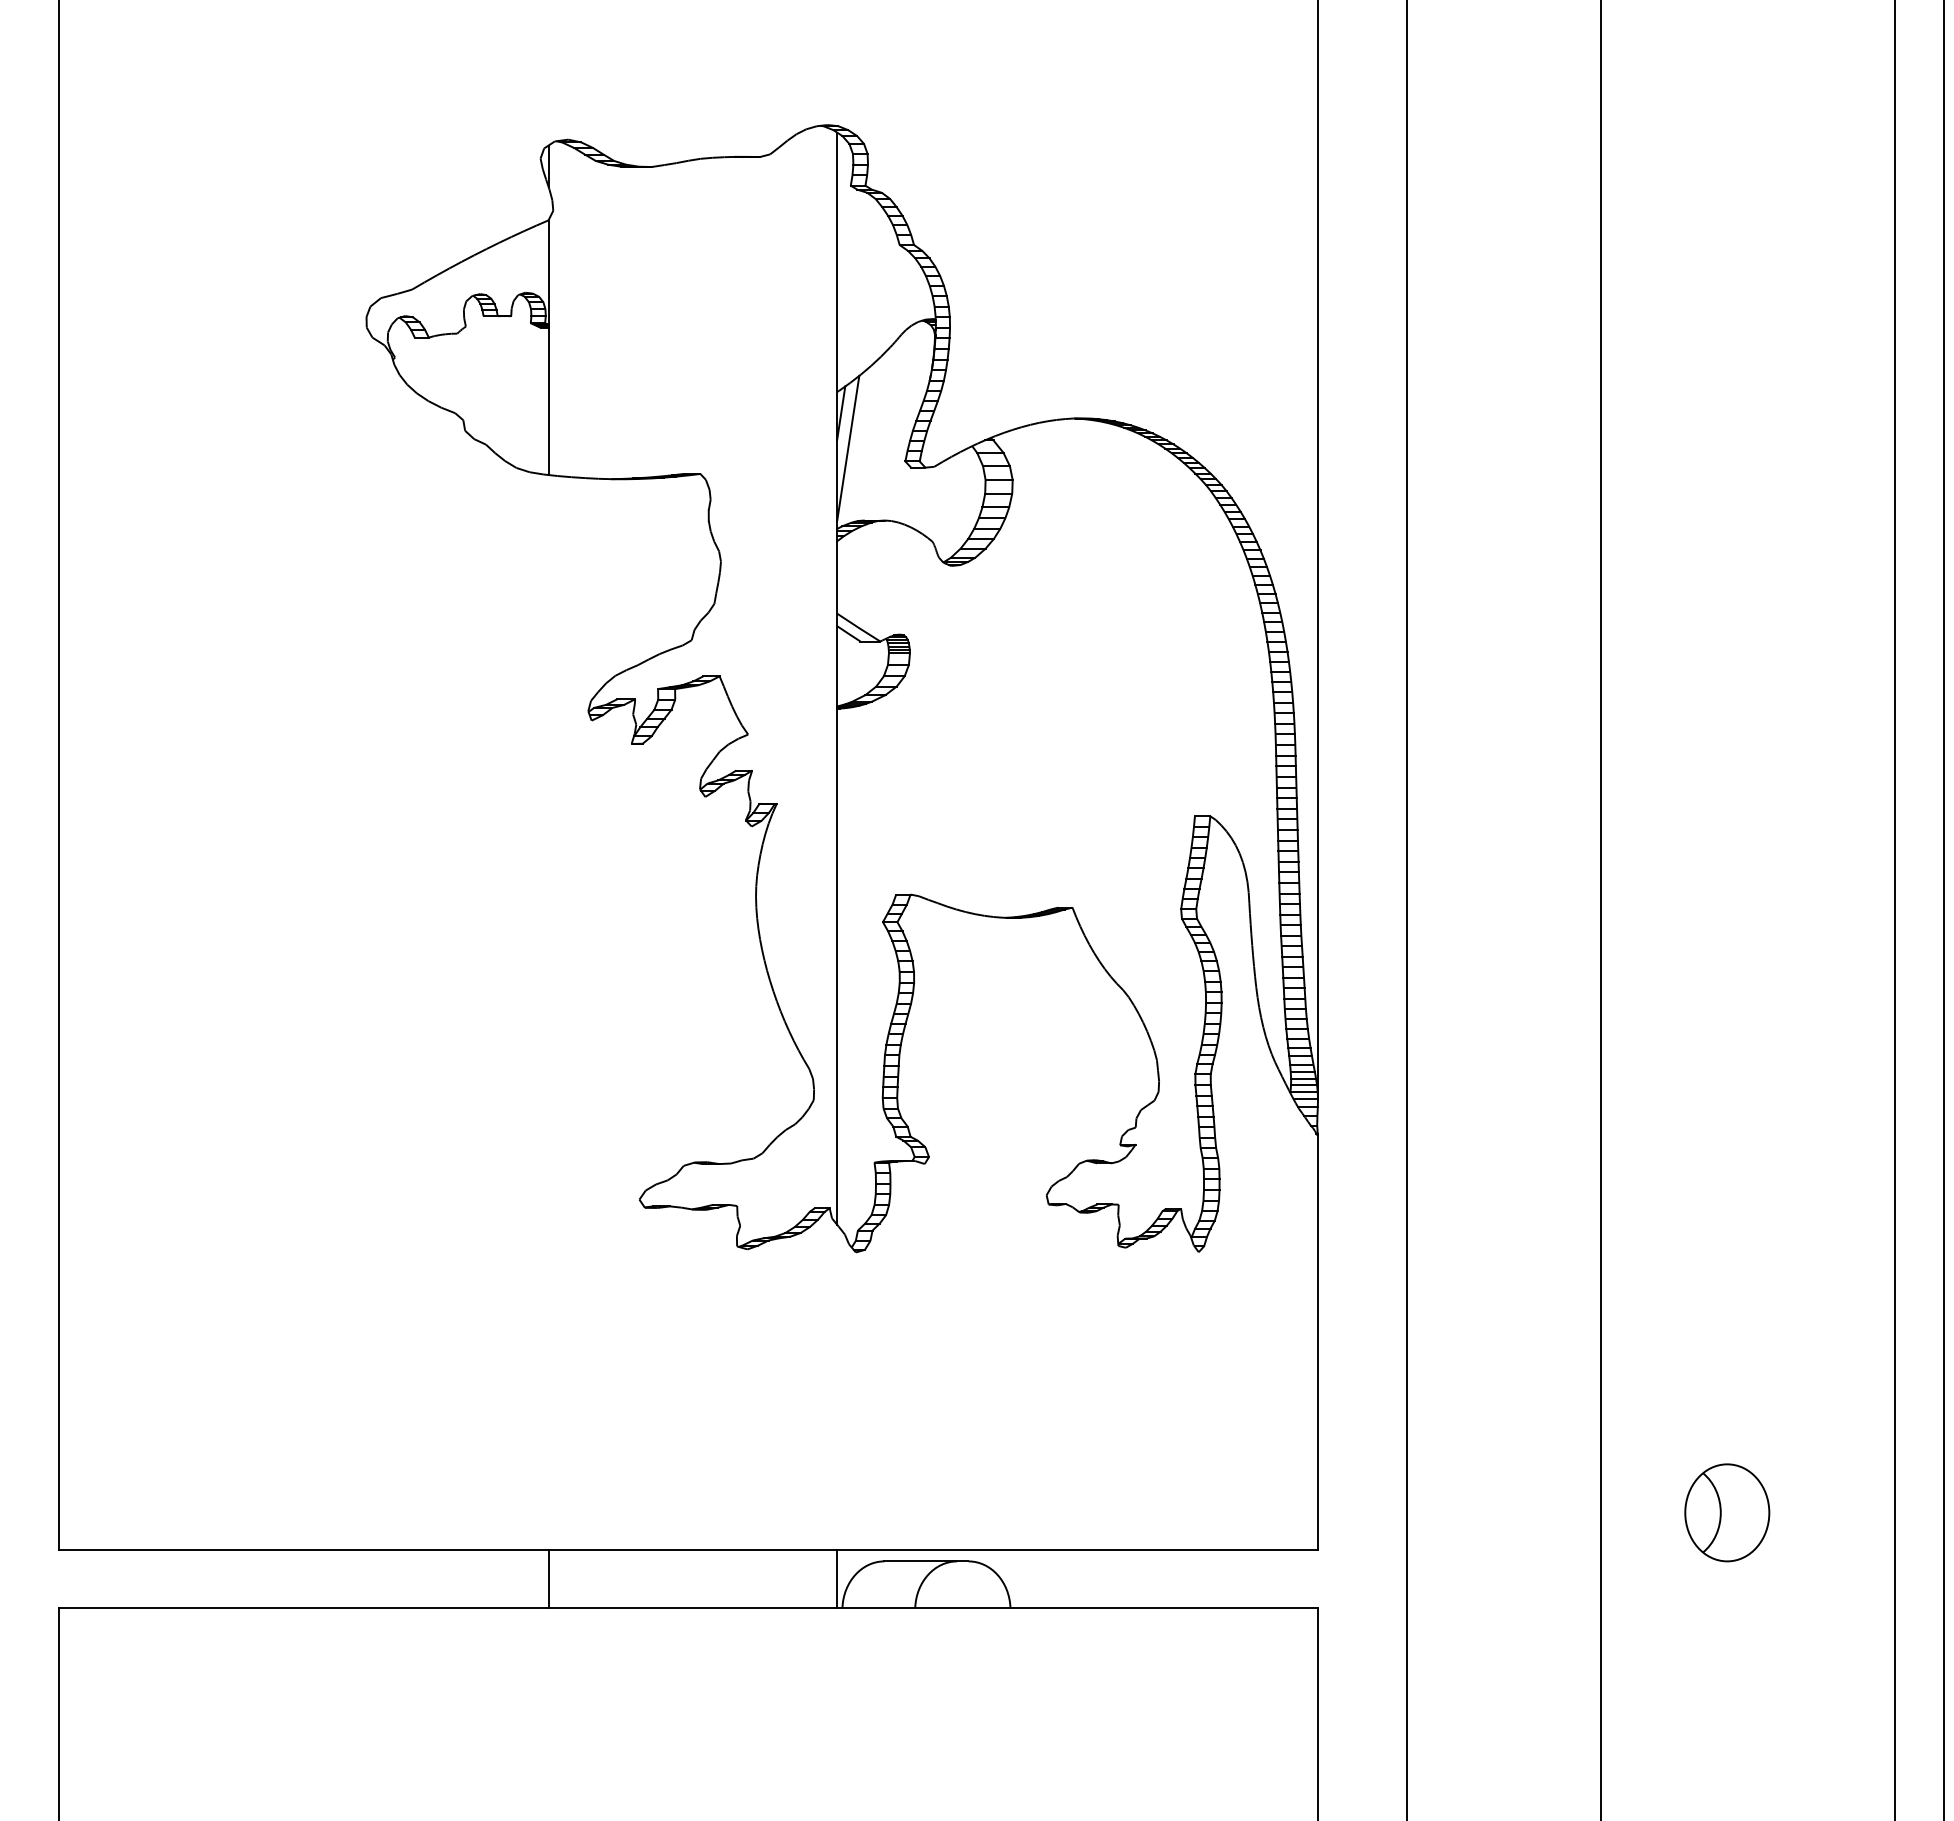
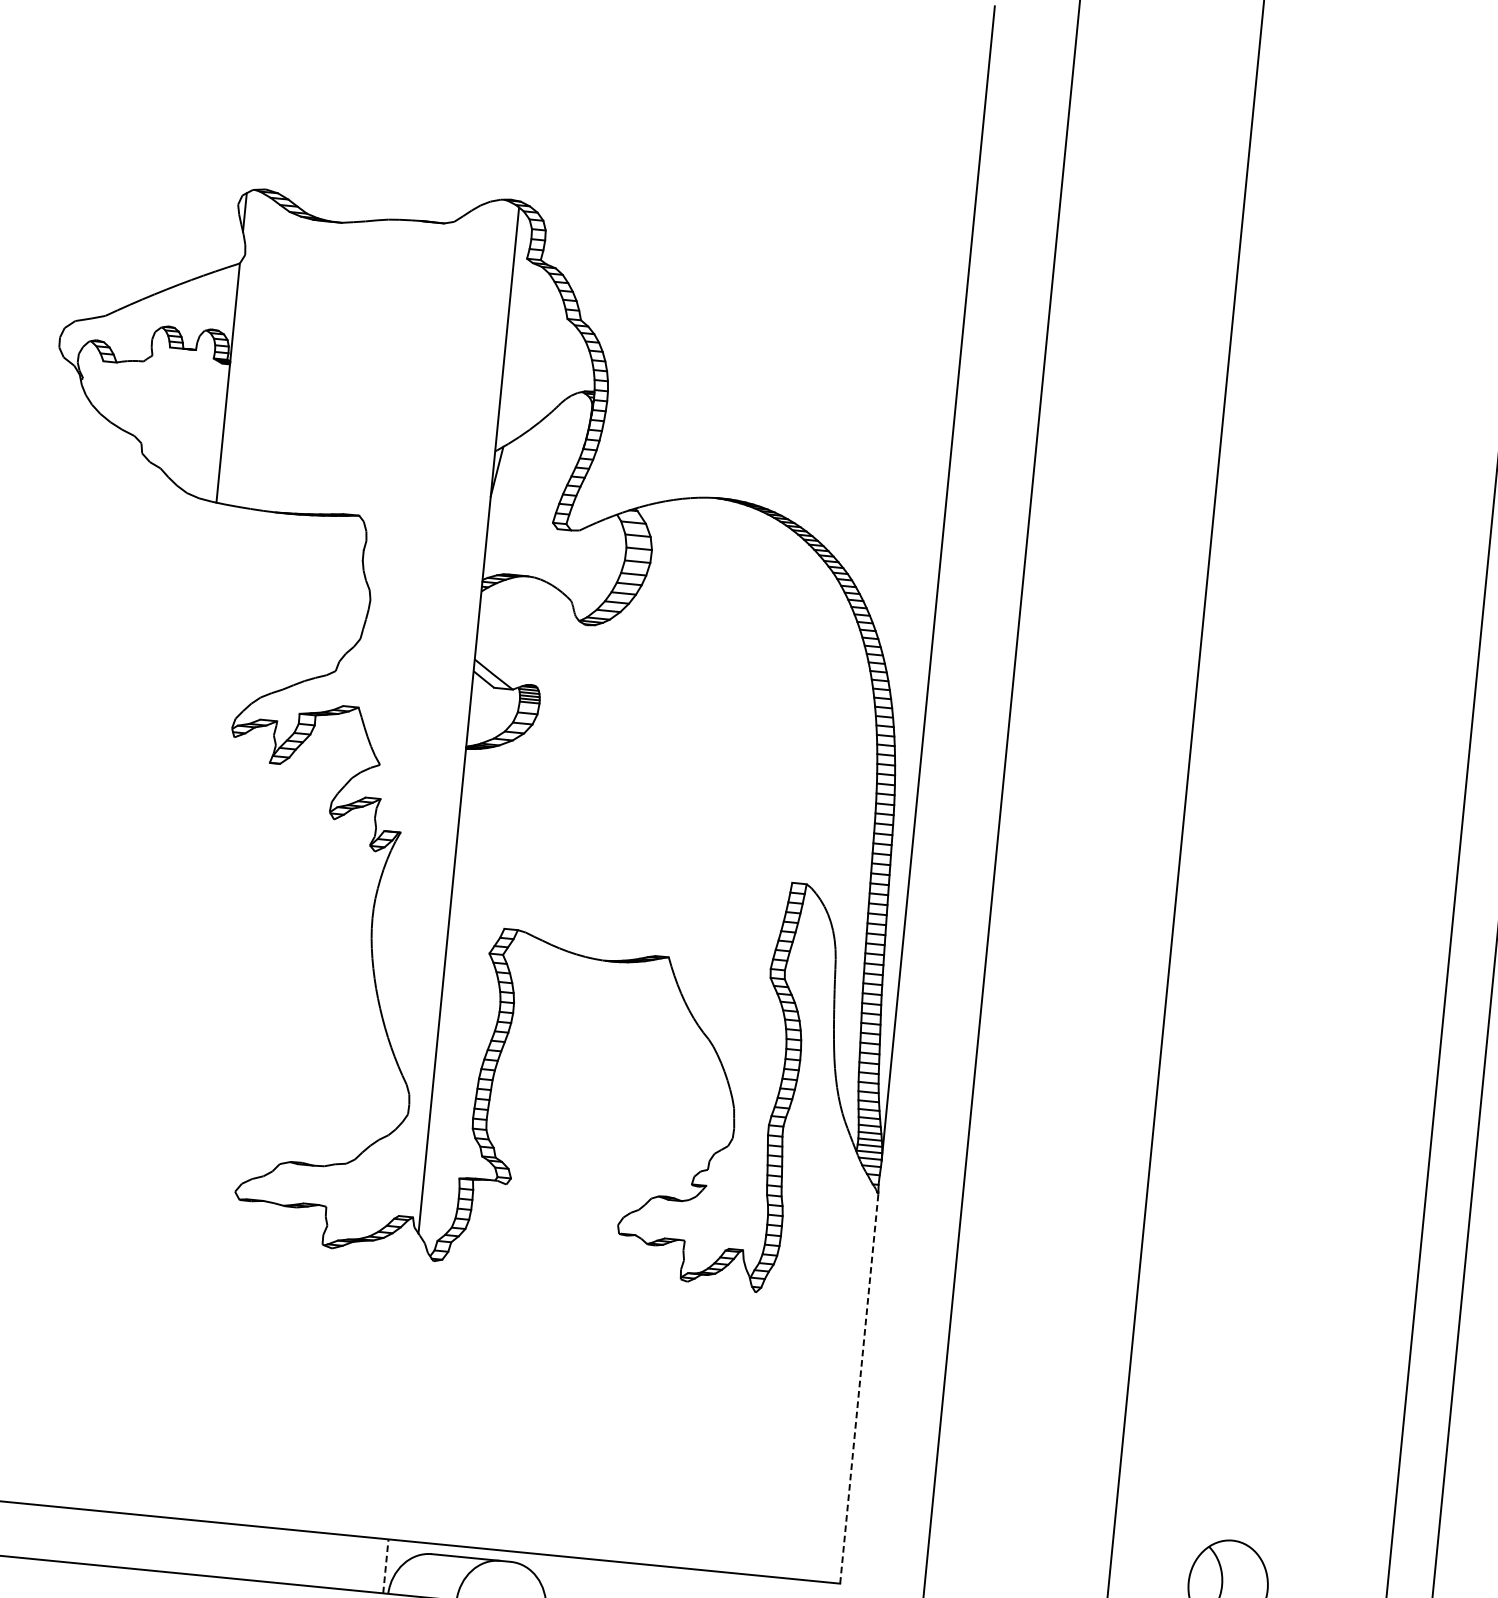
line: (848, 448) -> (500, 505), removed
line: (1317, 1342) -> (858, 1388), solid -> dashed
line: (548, 1578) -> (114, 1539), removed
line: (837, 1579) -> (386, 1566), solid -> dashed

